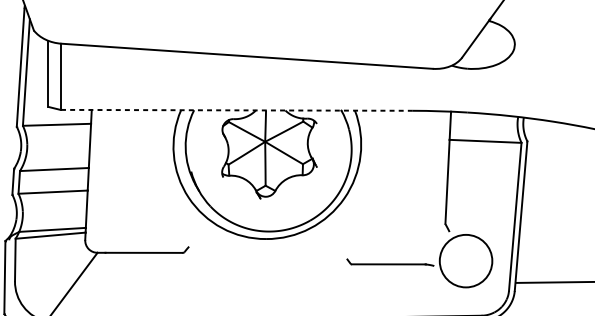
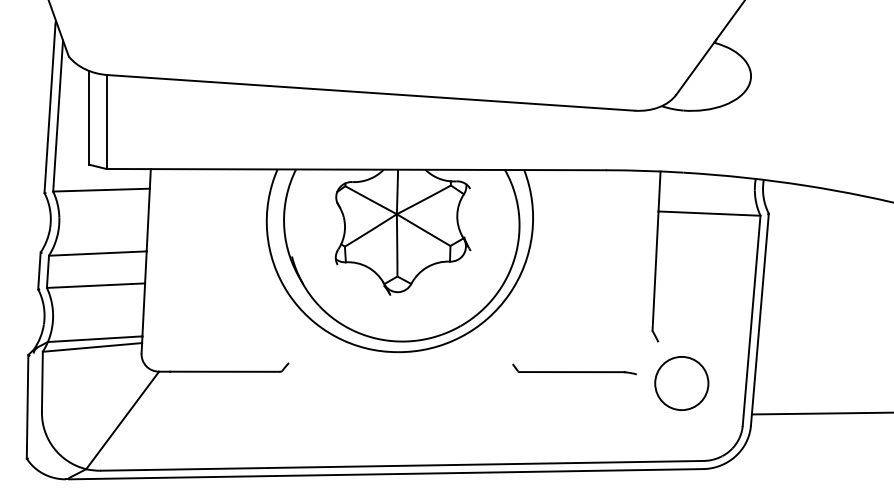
line: (236, 110) -> (356, 169), dashed -> solid
circle: (465, 261) -> (681, 383), size x0.71
part: (390, 262) -> (574, 369), moved

